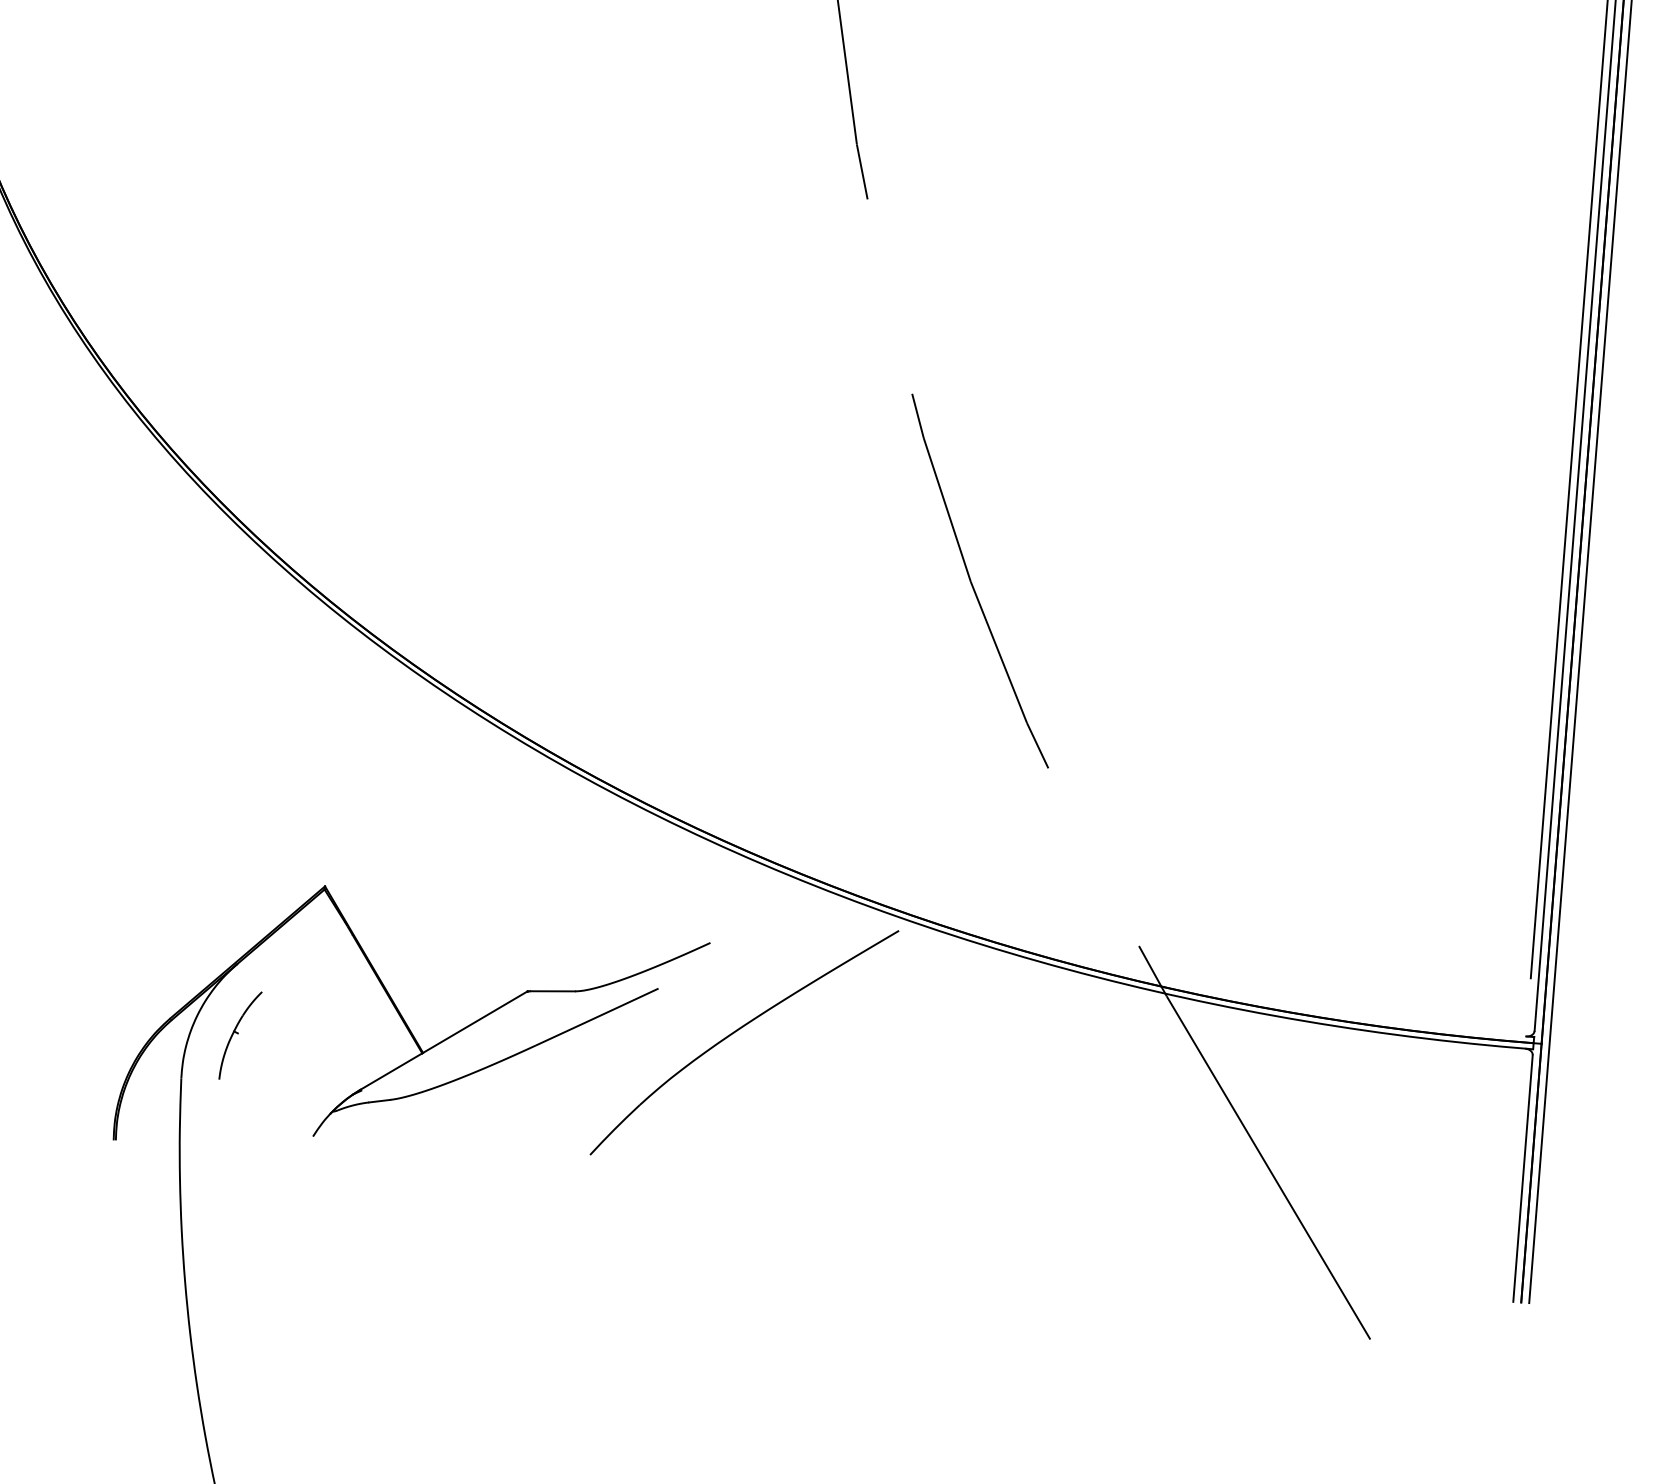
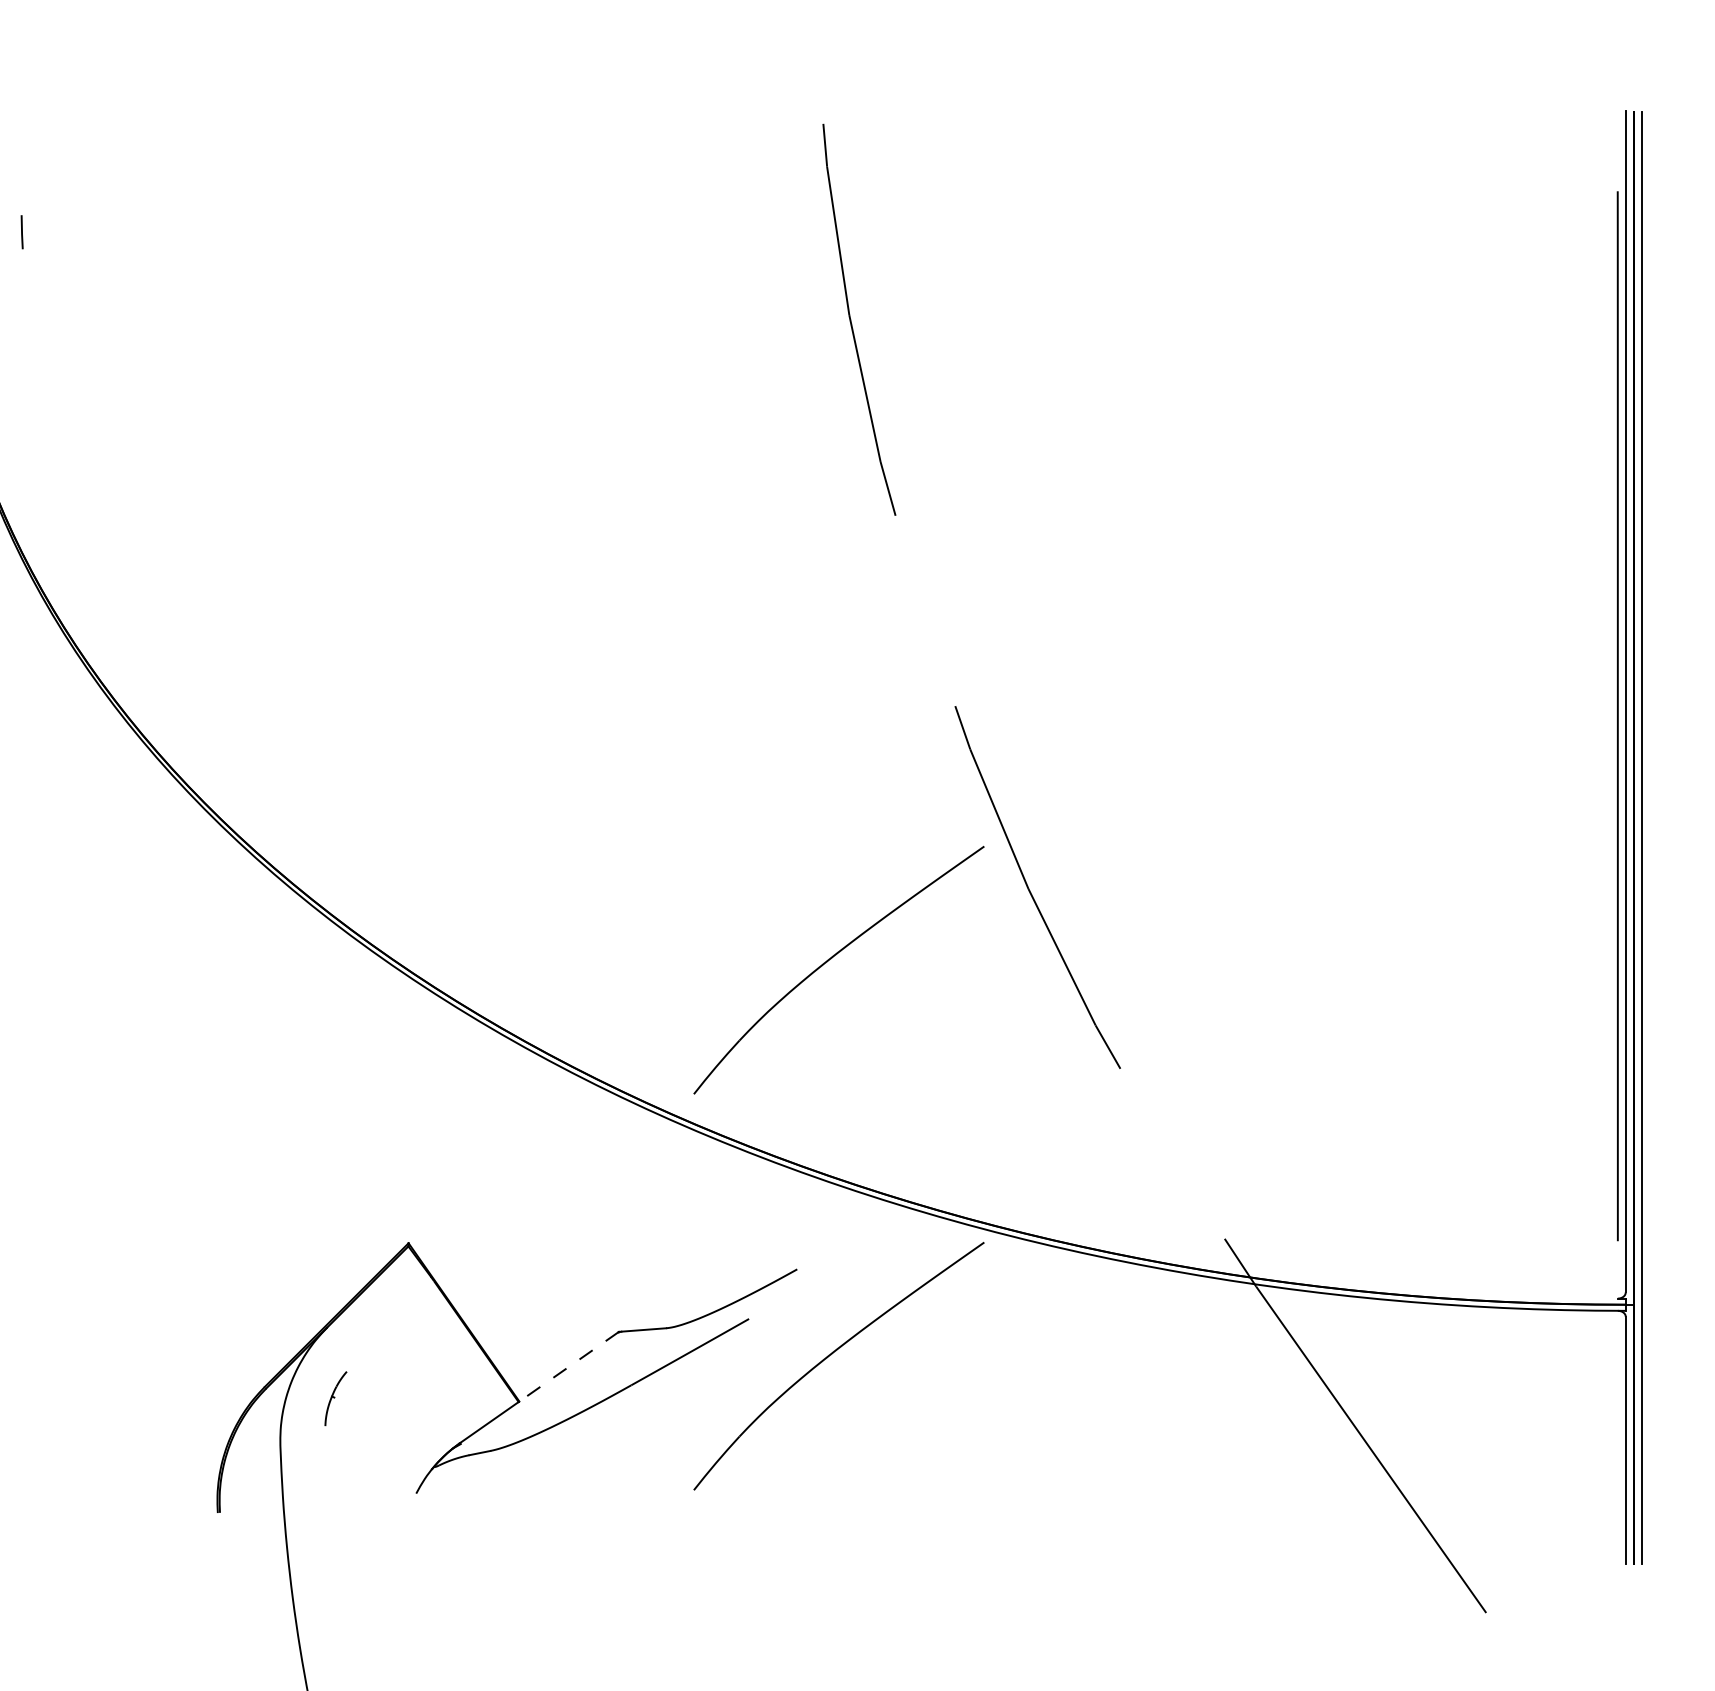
part: (768, 636) -> (831, 959), added
line: (474, 1022) -> (568, 1367), solid -> dashed
part: (239, 1035) -> (335, 1398), size x0.6

